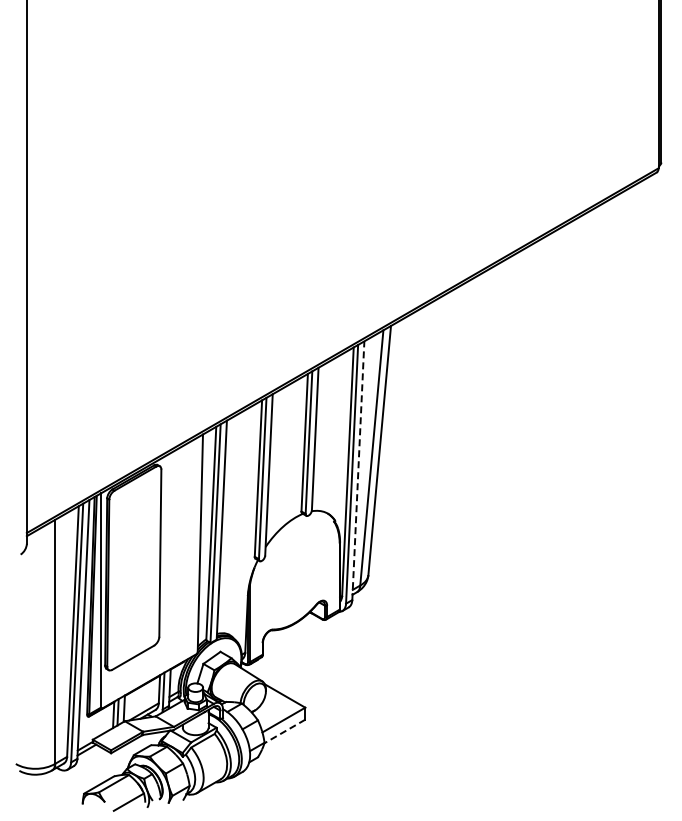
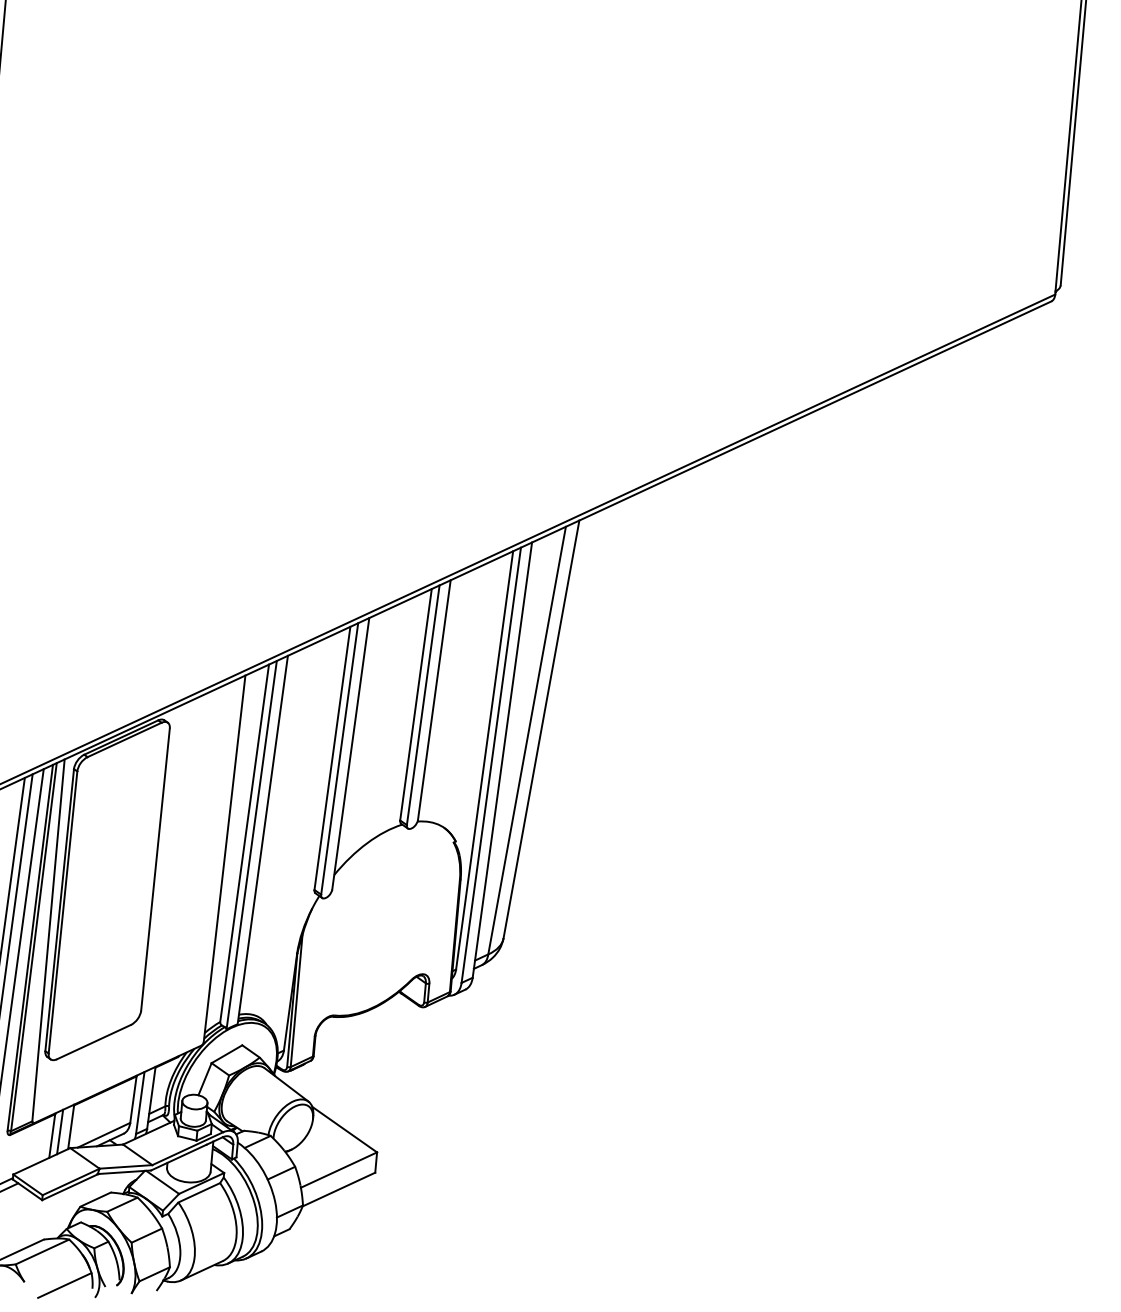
line: (358, 470) -> (502, 759), dashed -> solid
line: (284, 731) -> (338, 1189), dashed -> solid

